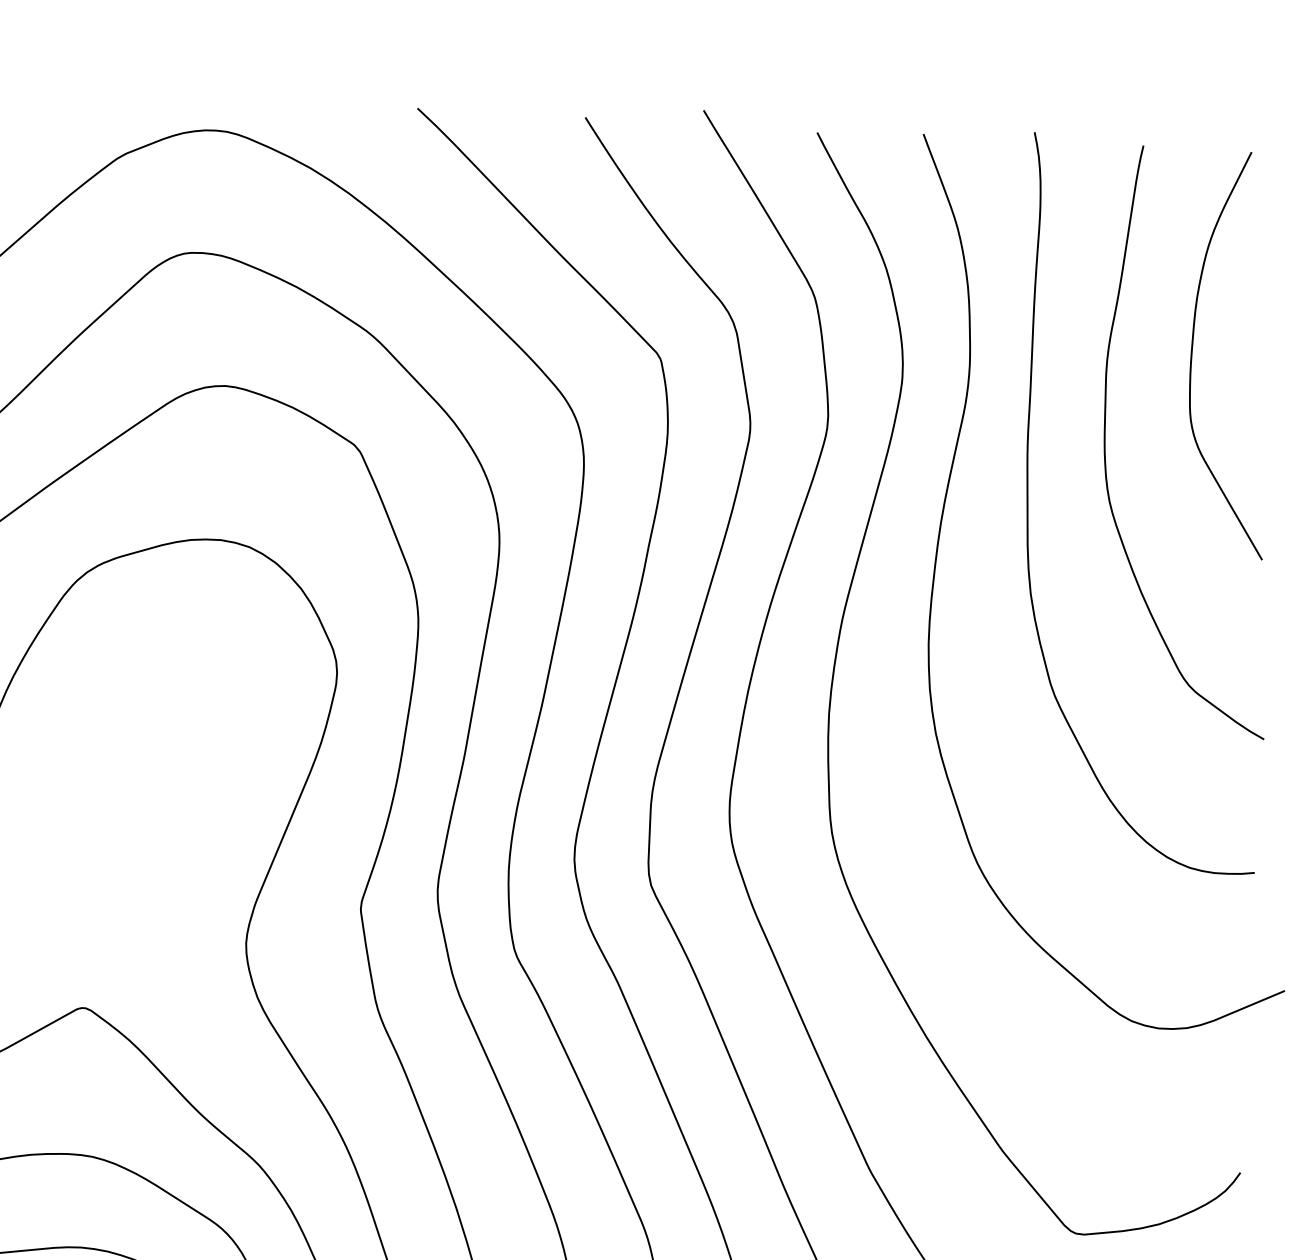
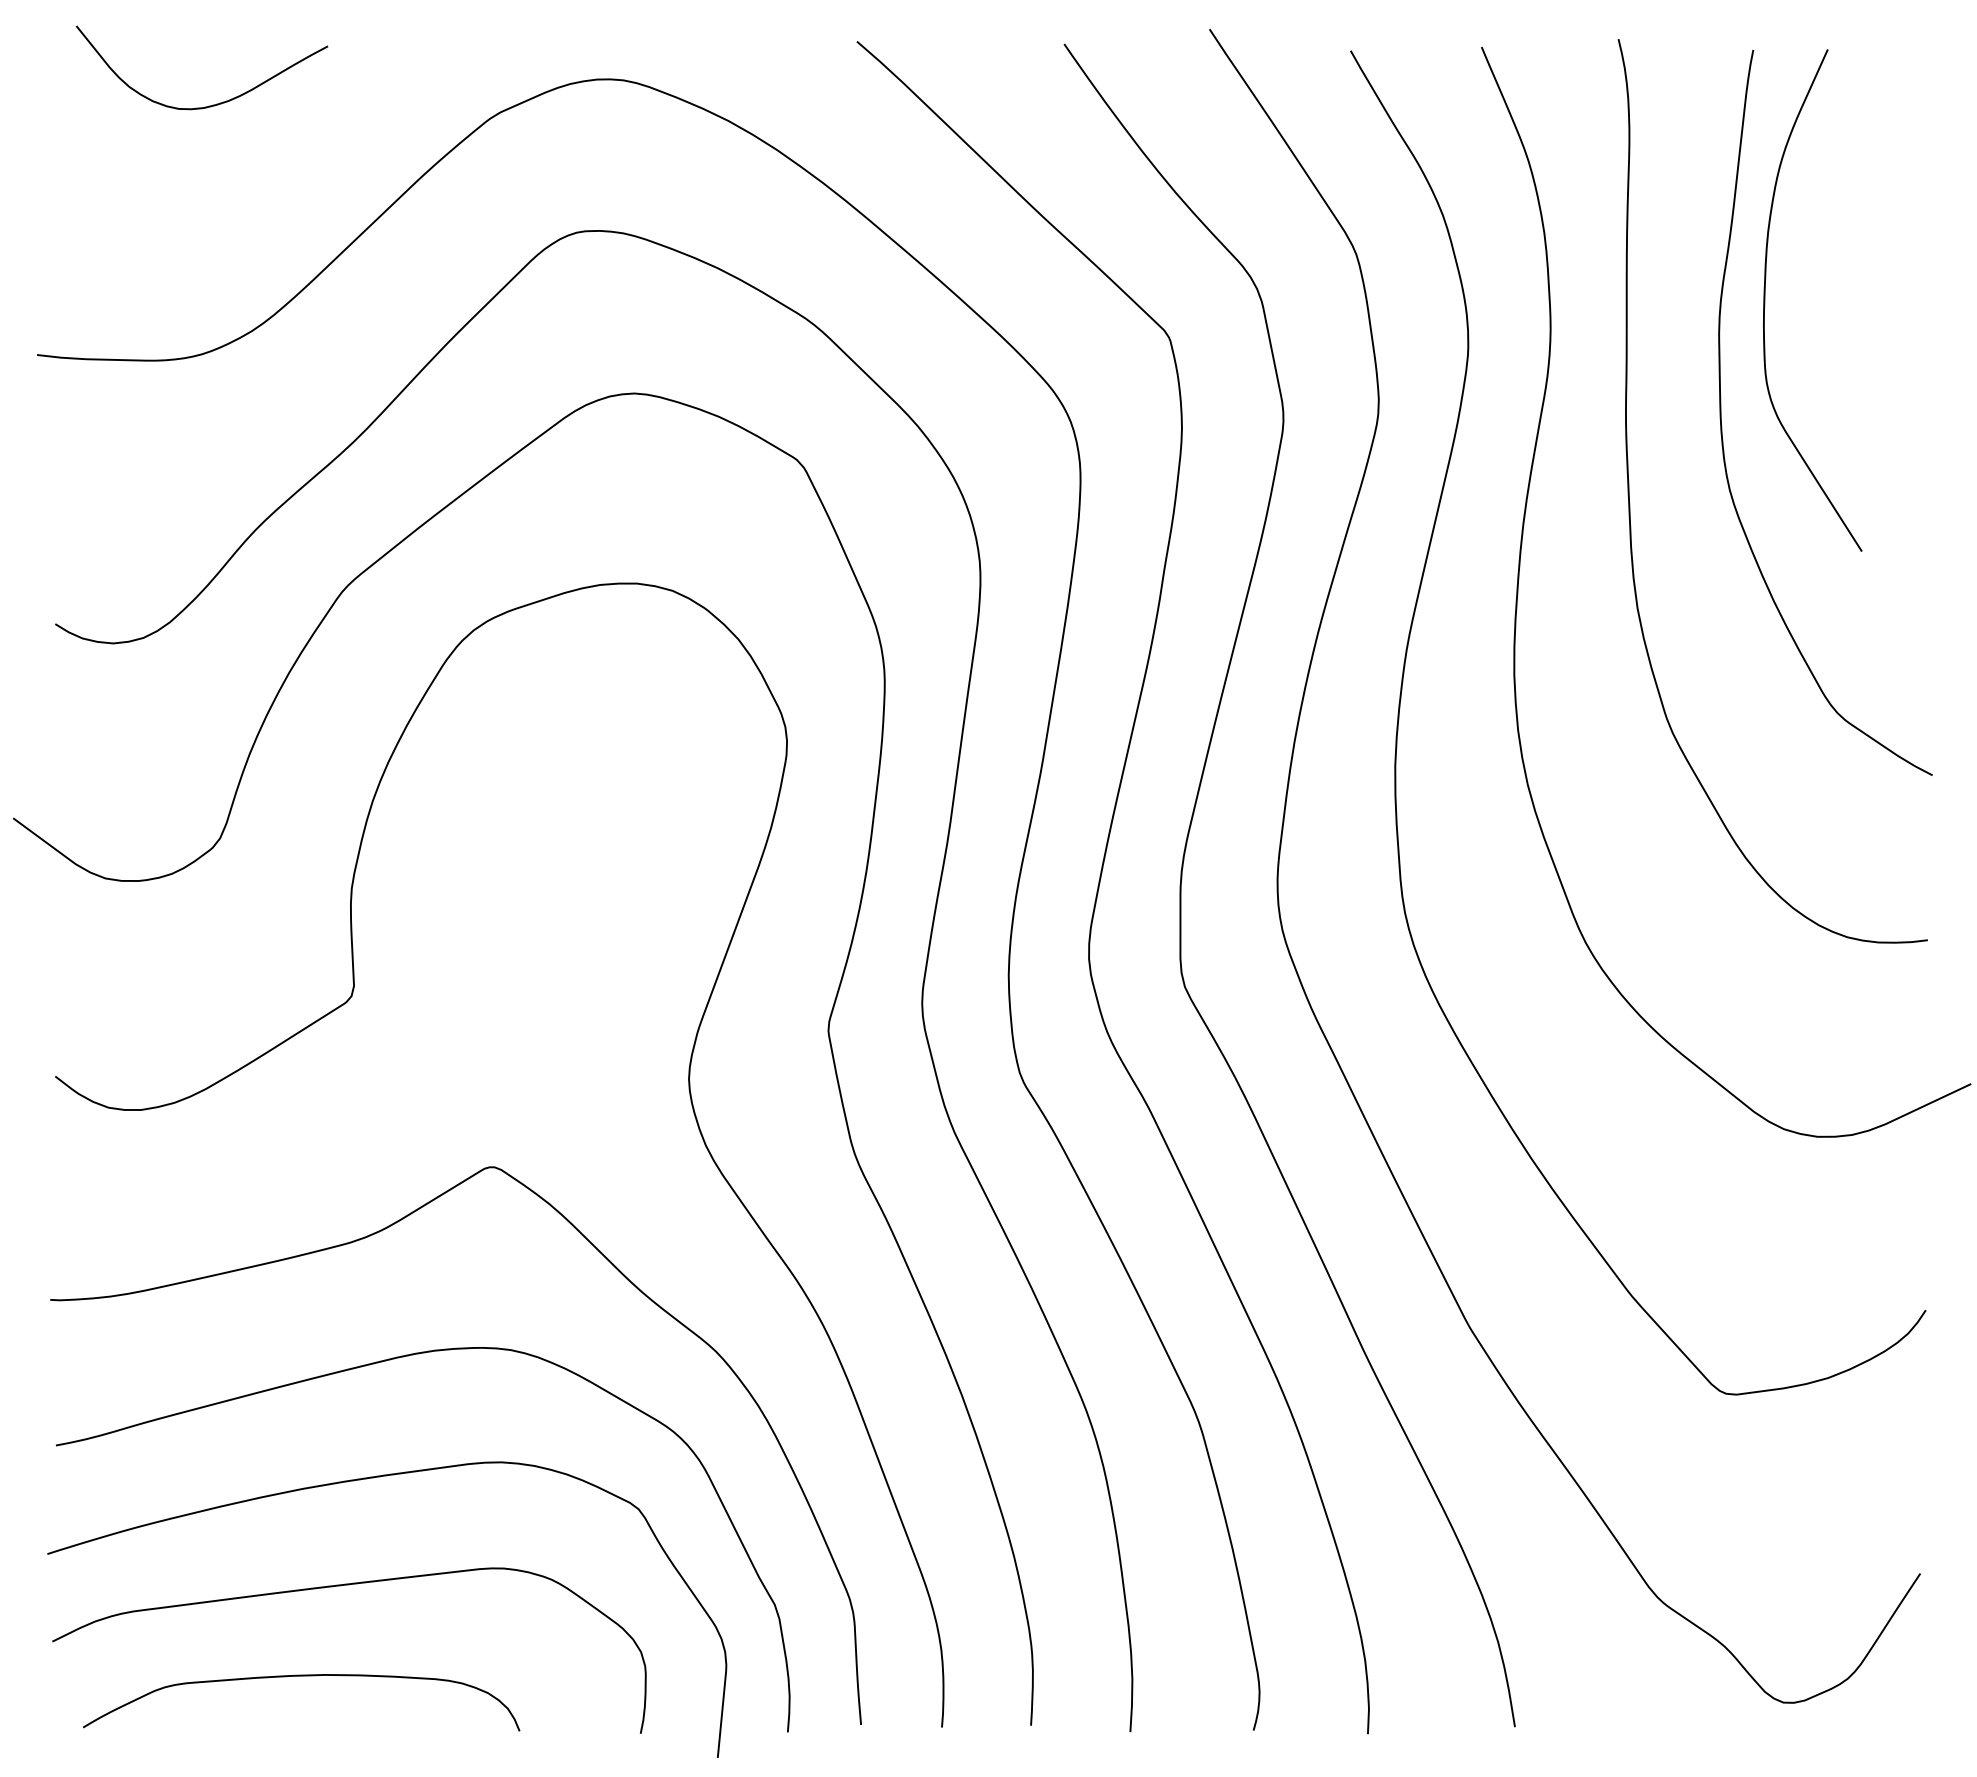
curve: (1192, 353) -> (1765, 300), moved

